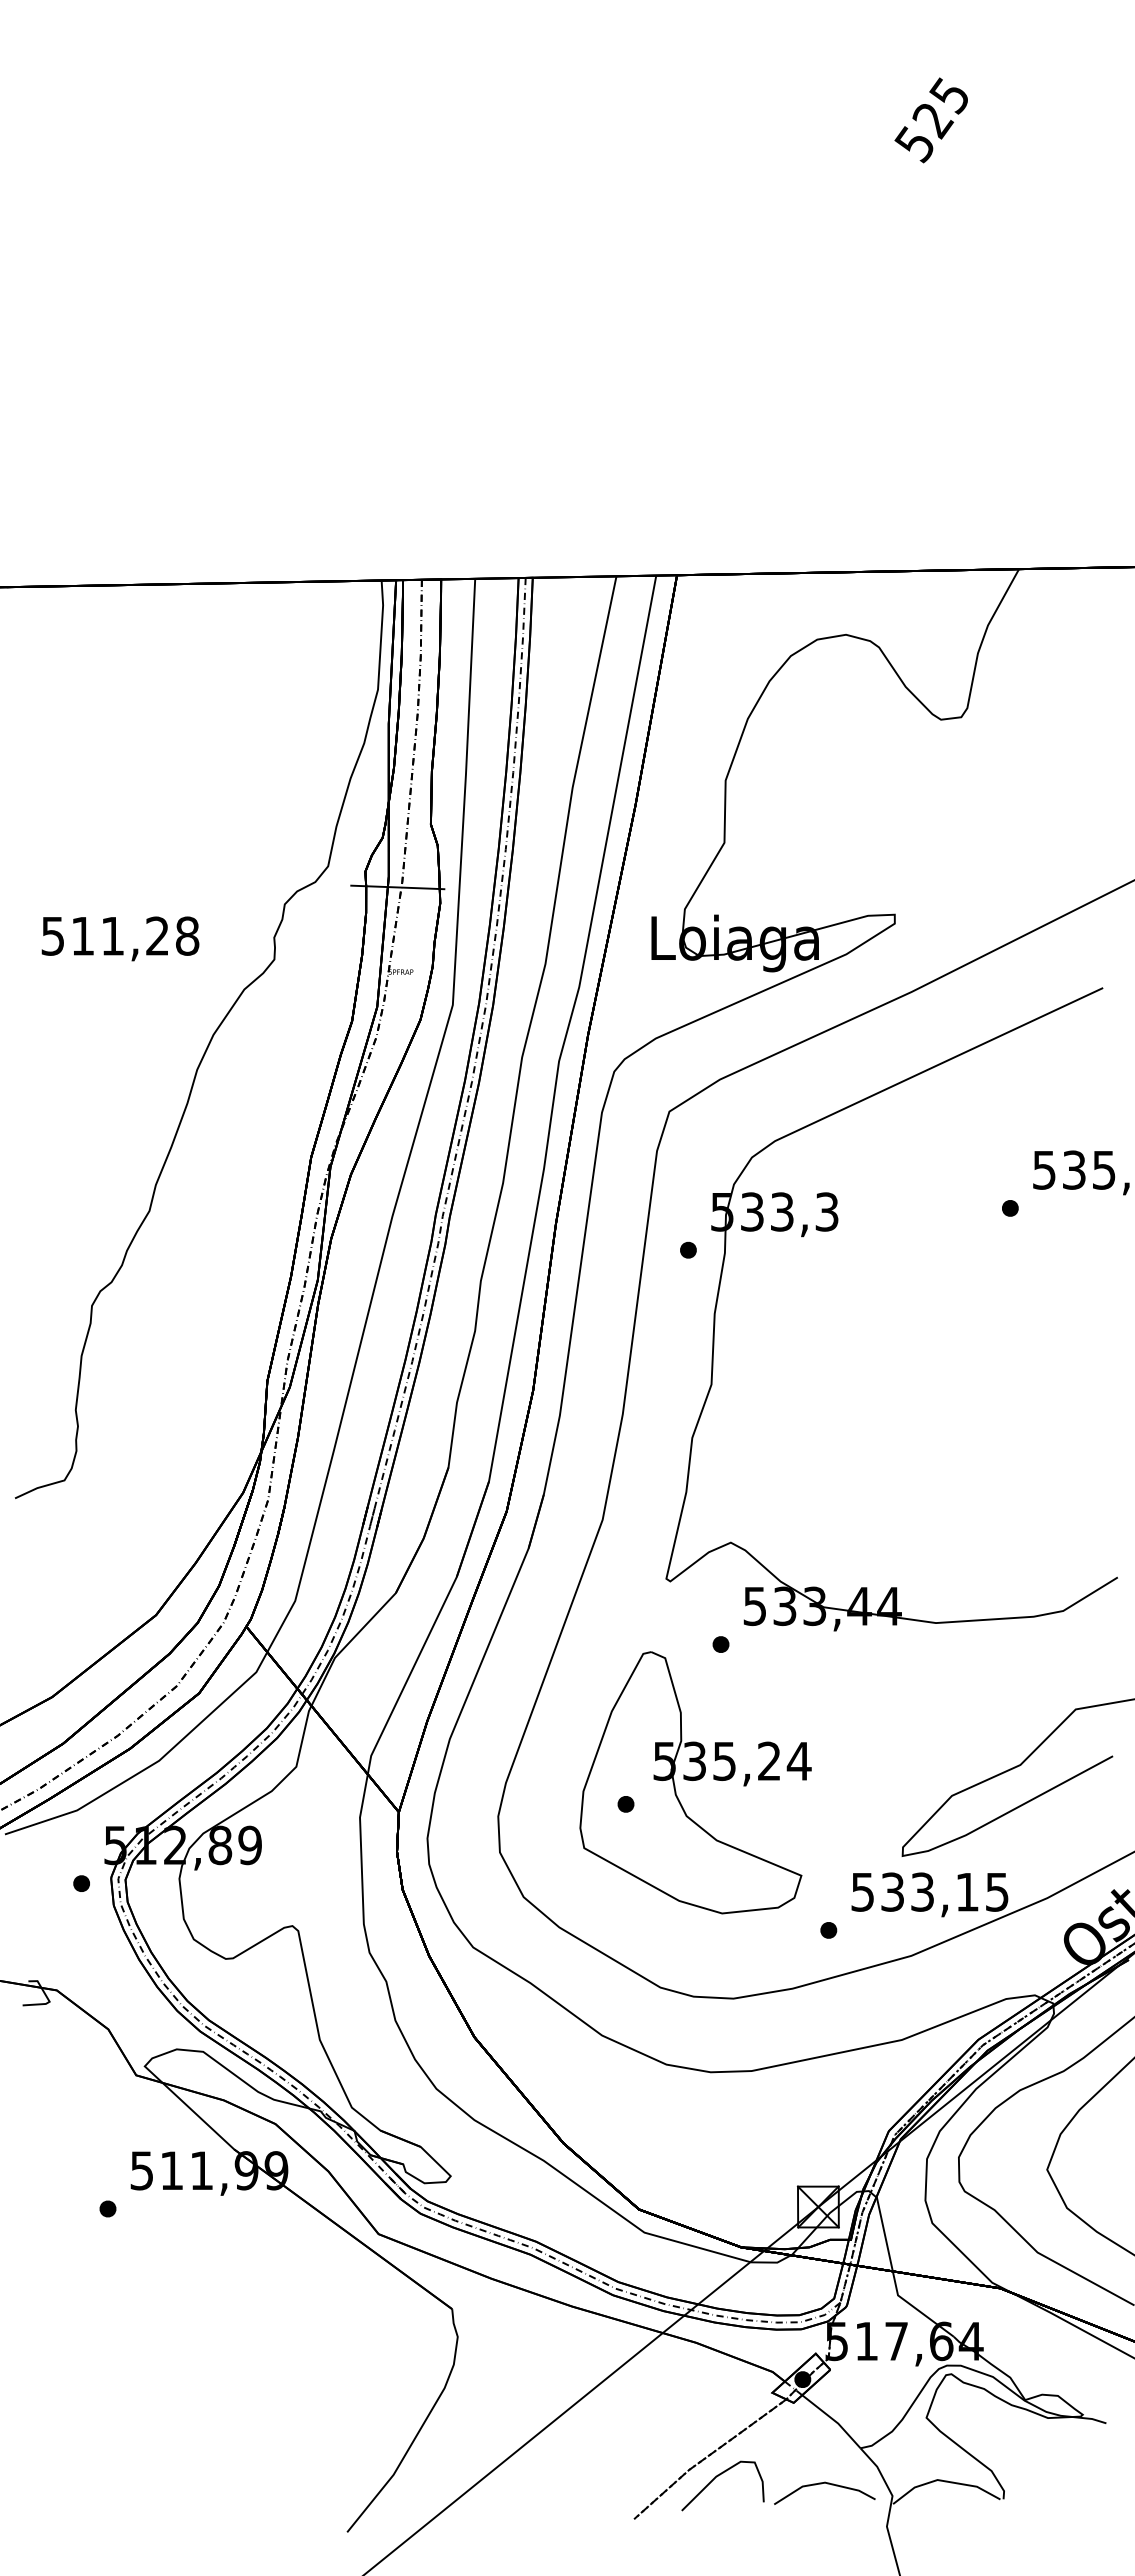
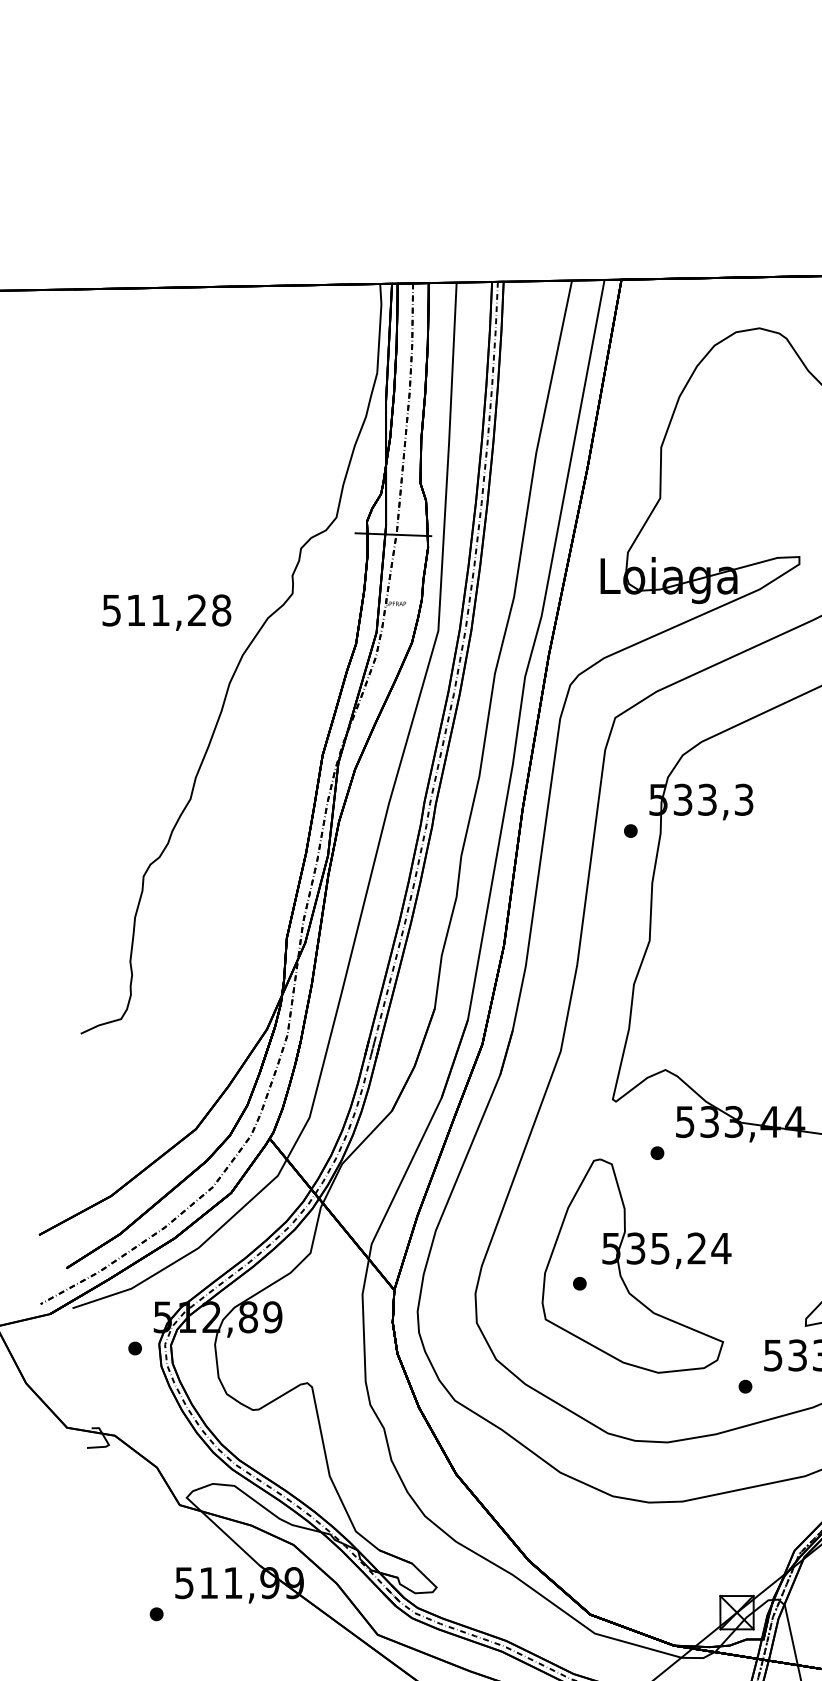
text: (120, 938) -> (166, 612), moved

